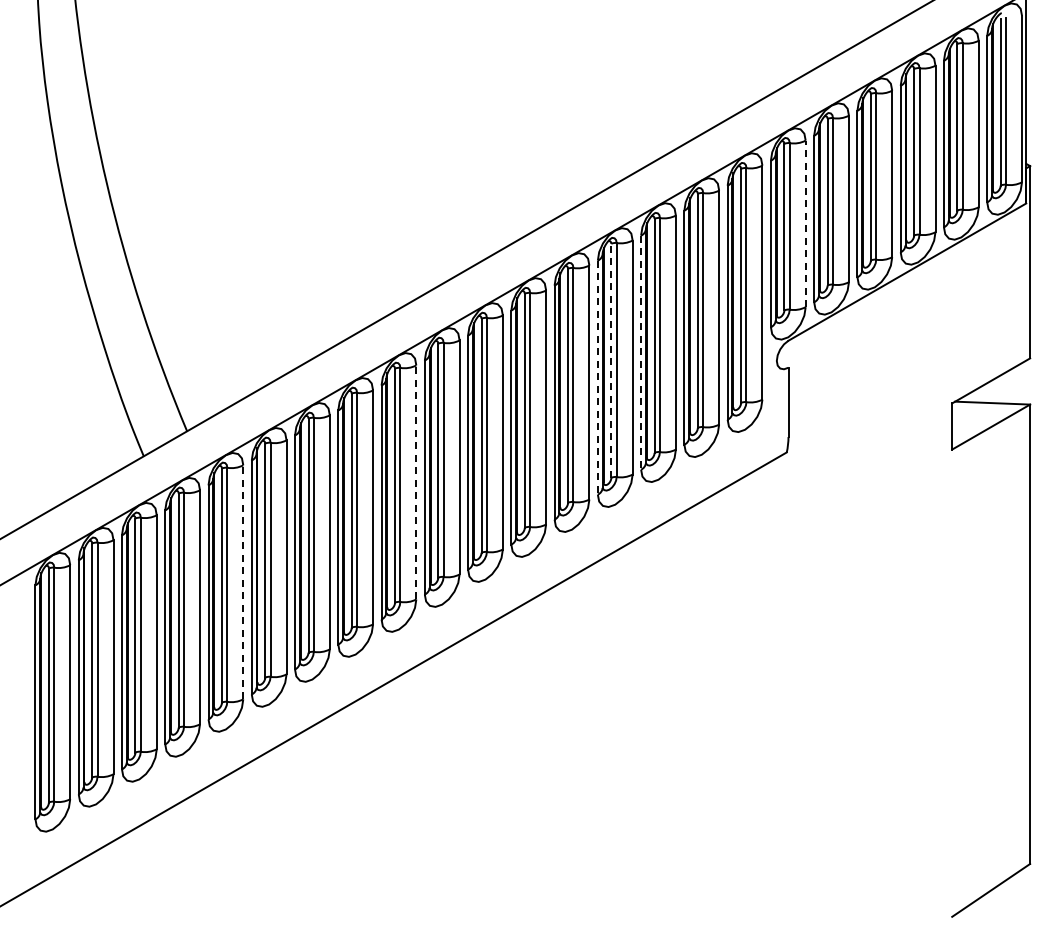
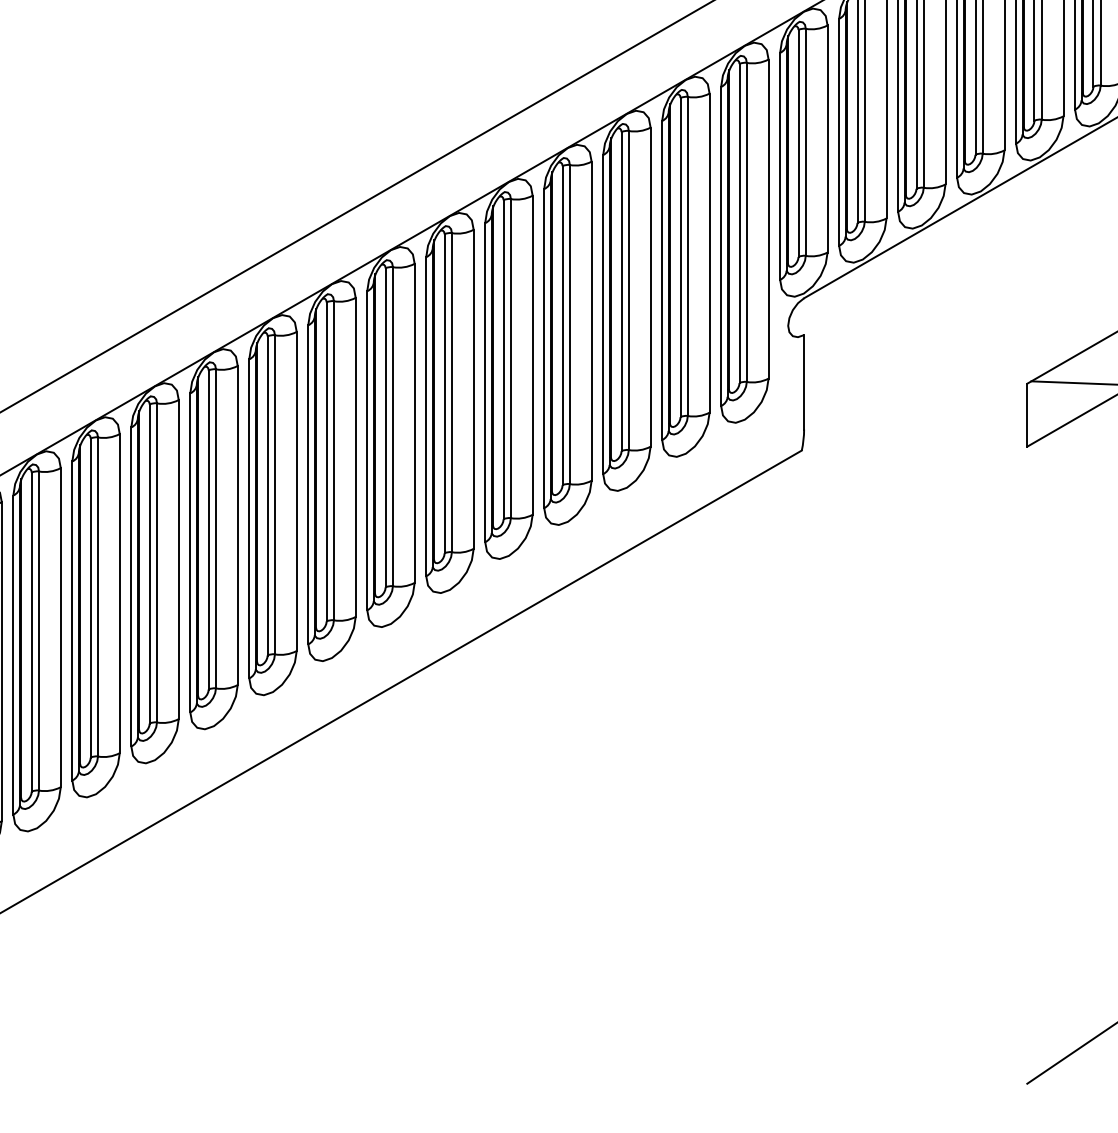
line: (805, 223) -> (827, 138), dashed -> solid
line: (641, 353) -> (603, 315), dashed -> solid
line: (611, 360) -> (562, 325), dashed -> solid
line: (597, 378) -> (543, 349), dashed -> solid
line: (416, 481) -> (296, 490), dashed -> solid
line: (243, 581) -> (61, 626), dashed -> solid

